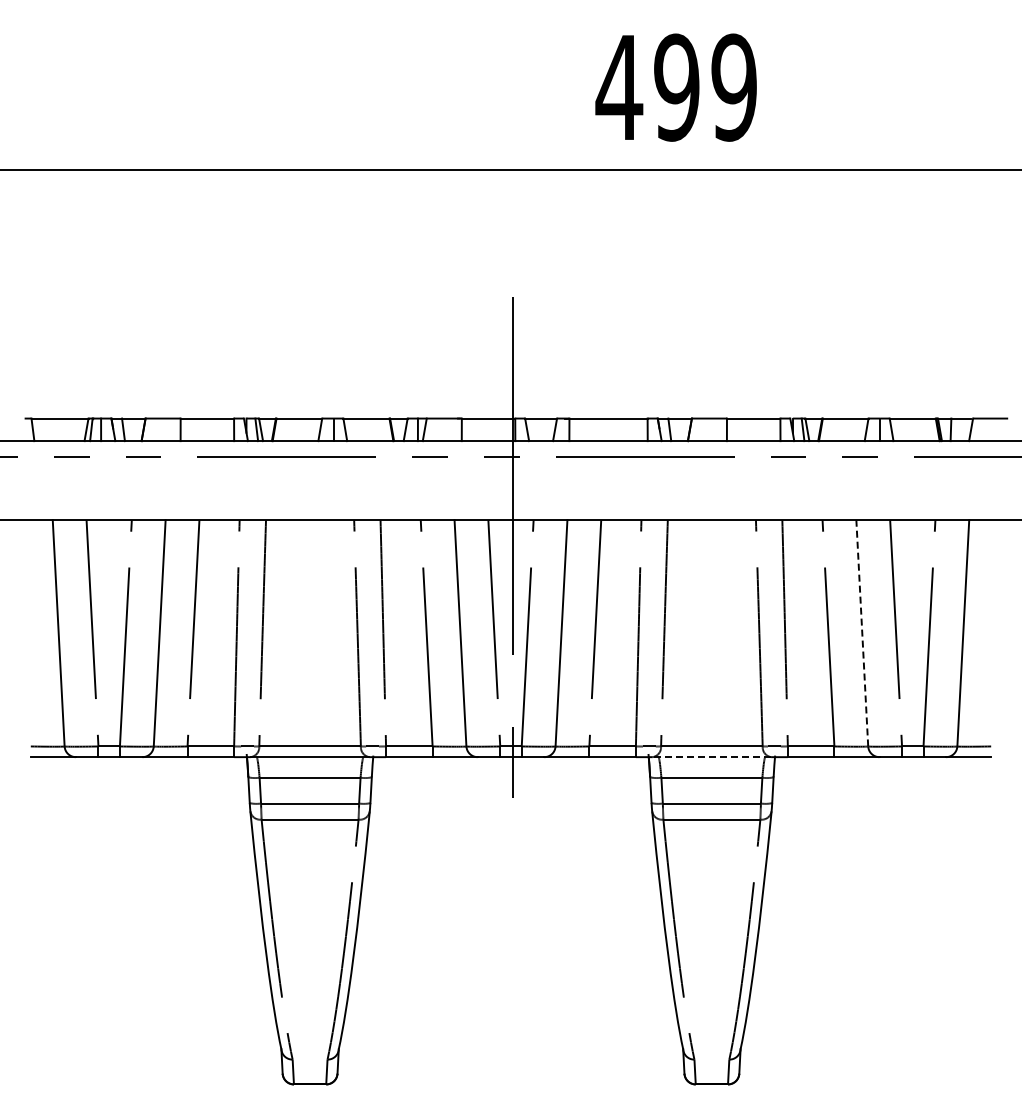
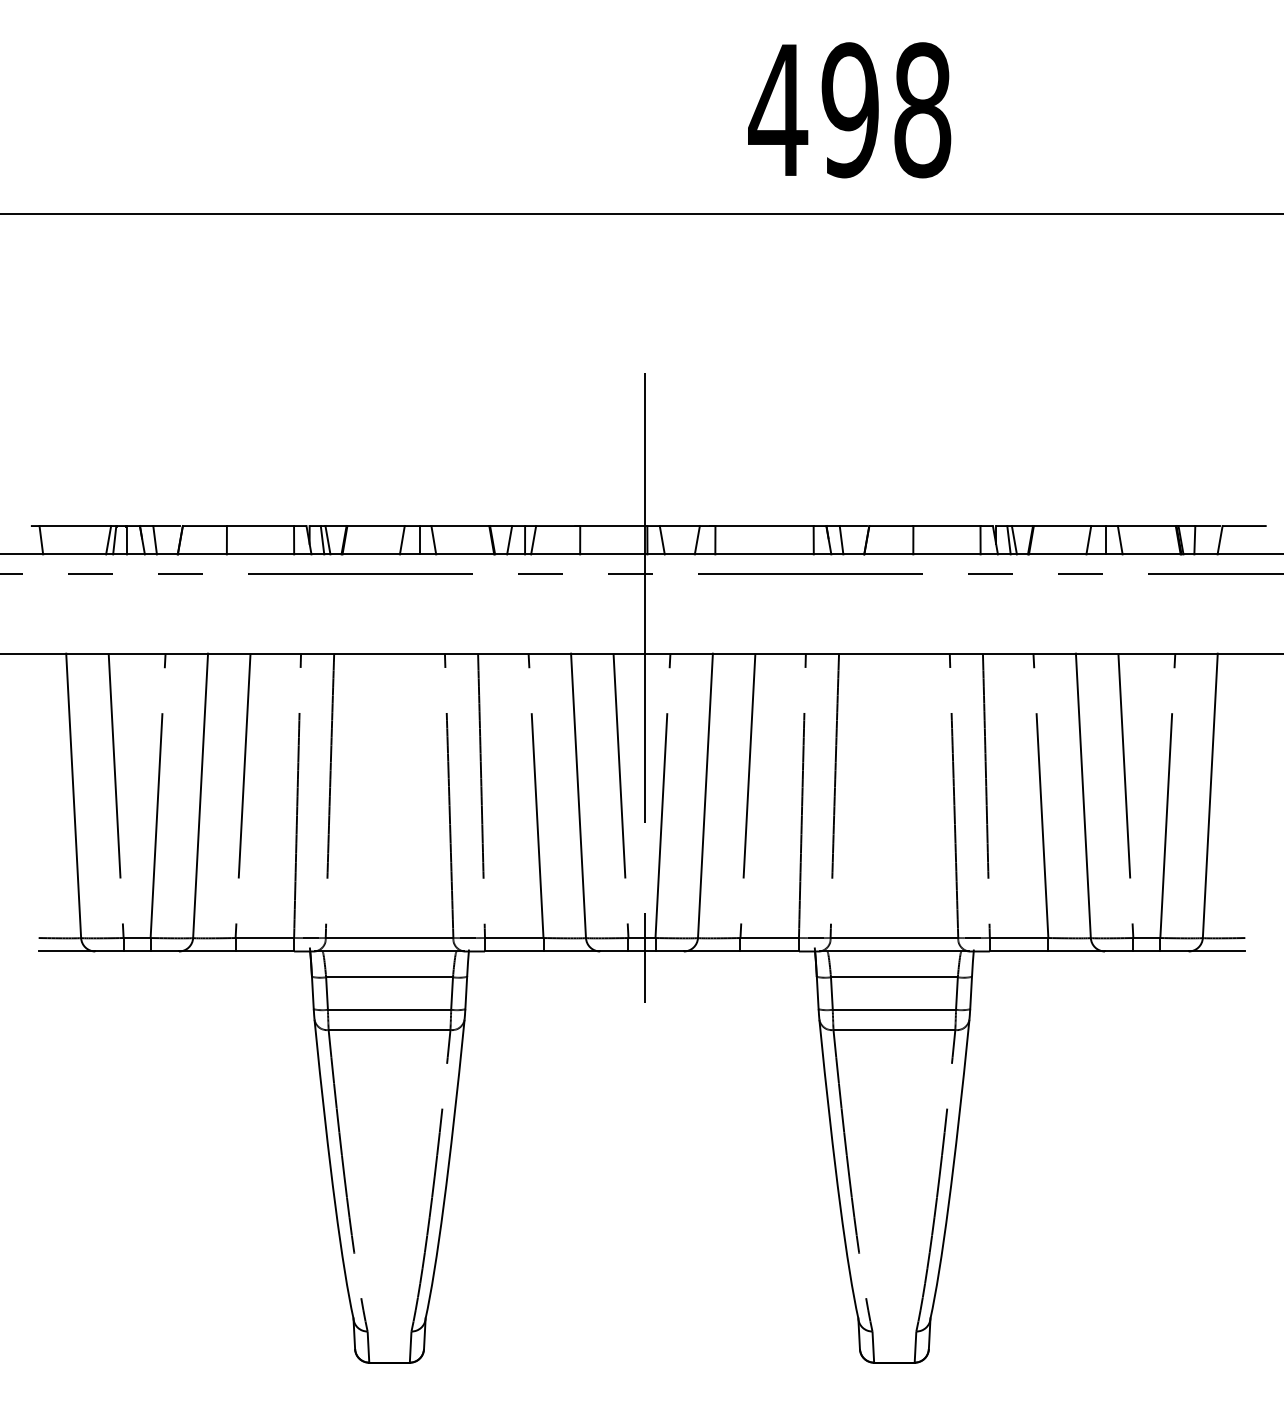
text: (734, 87) -> (922, 110), 499 -> 498
line: (862, 632) -> (1083, 794), dashed -> solid
line: (711, 757) -> (893, 951), dashed -> solid

